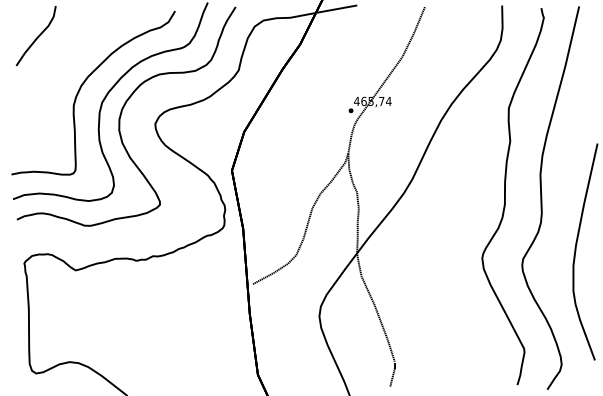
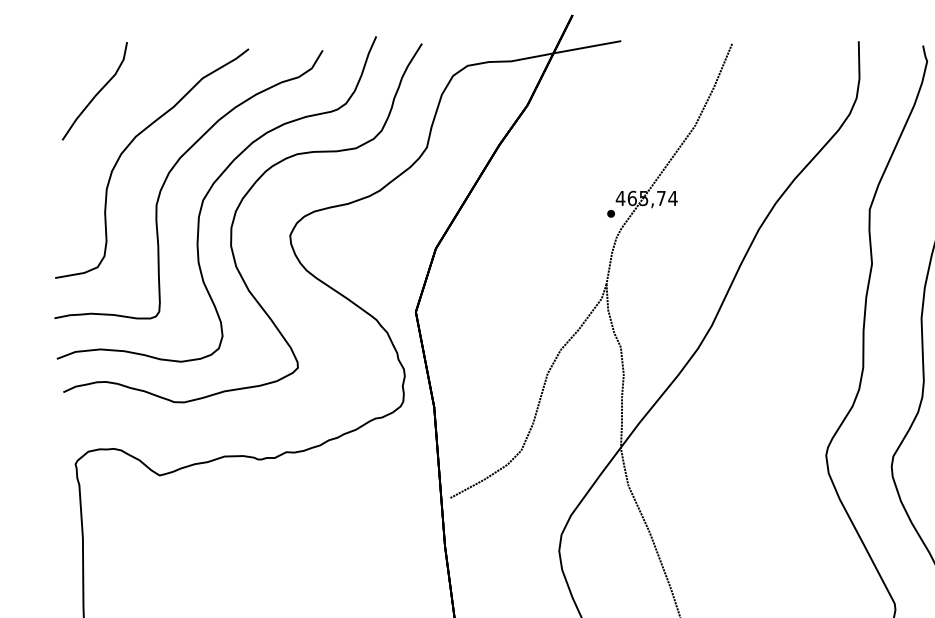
part: (59, 67) -> (133, 142), added

